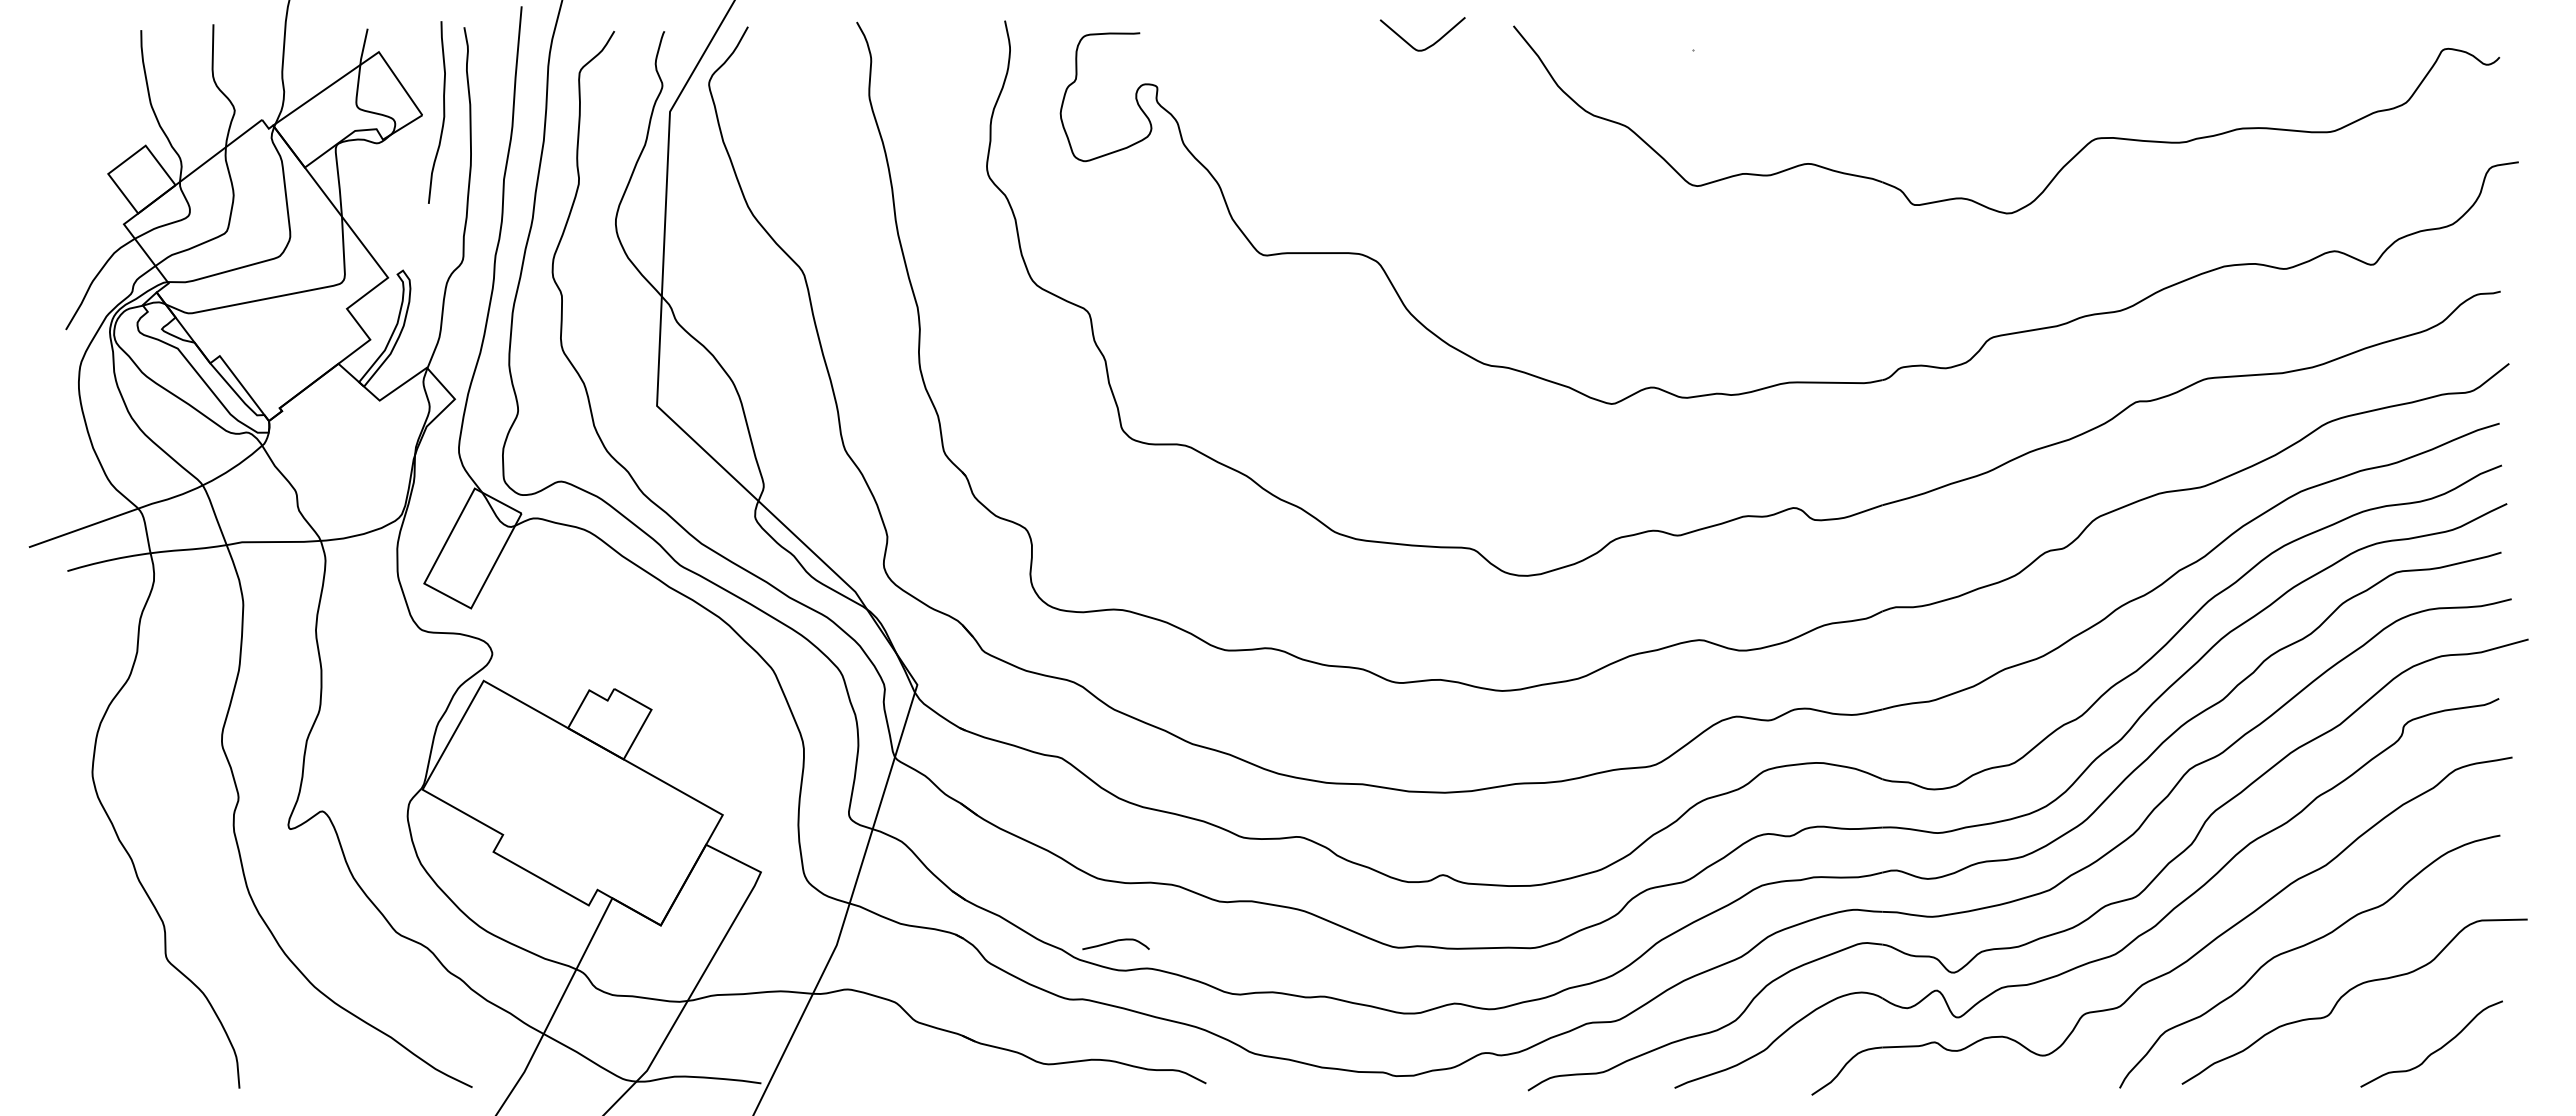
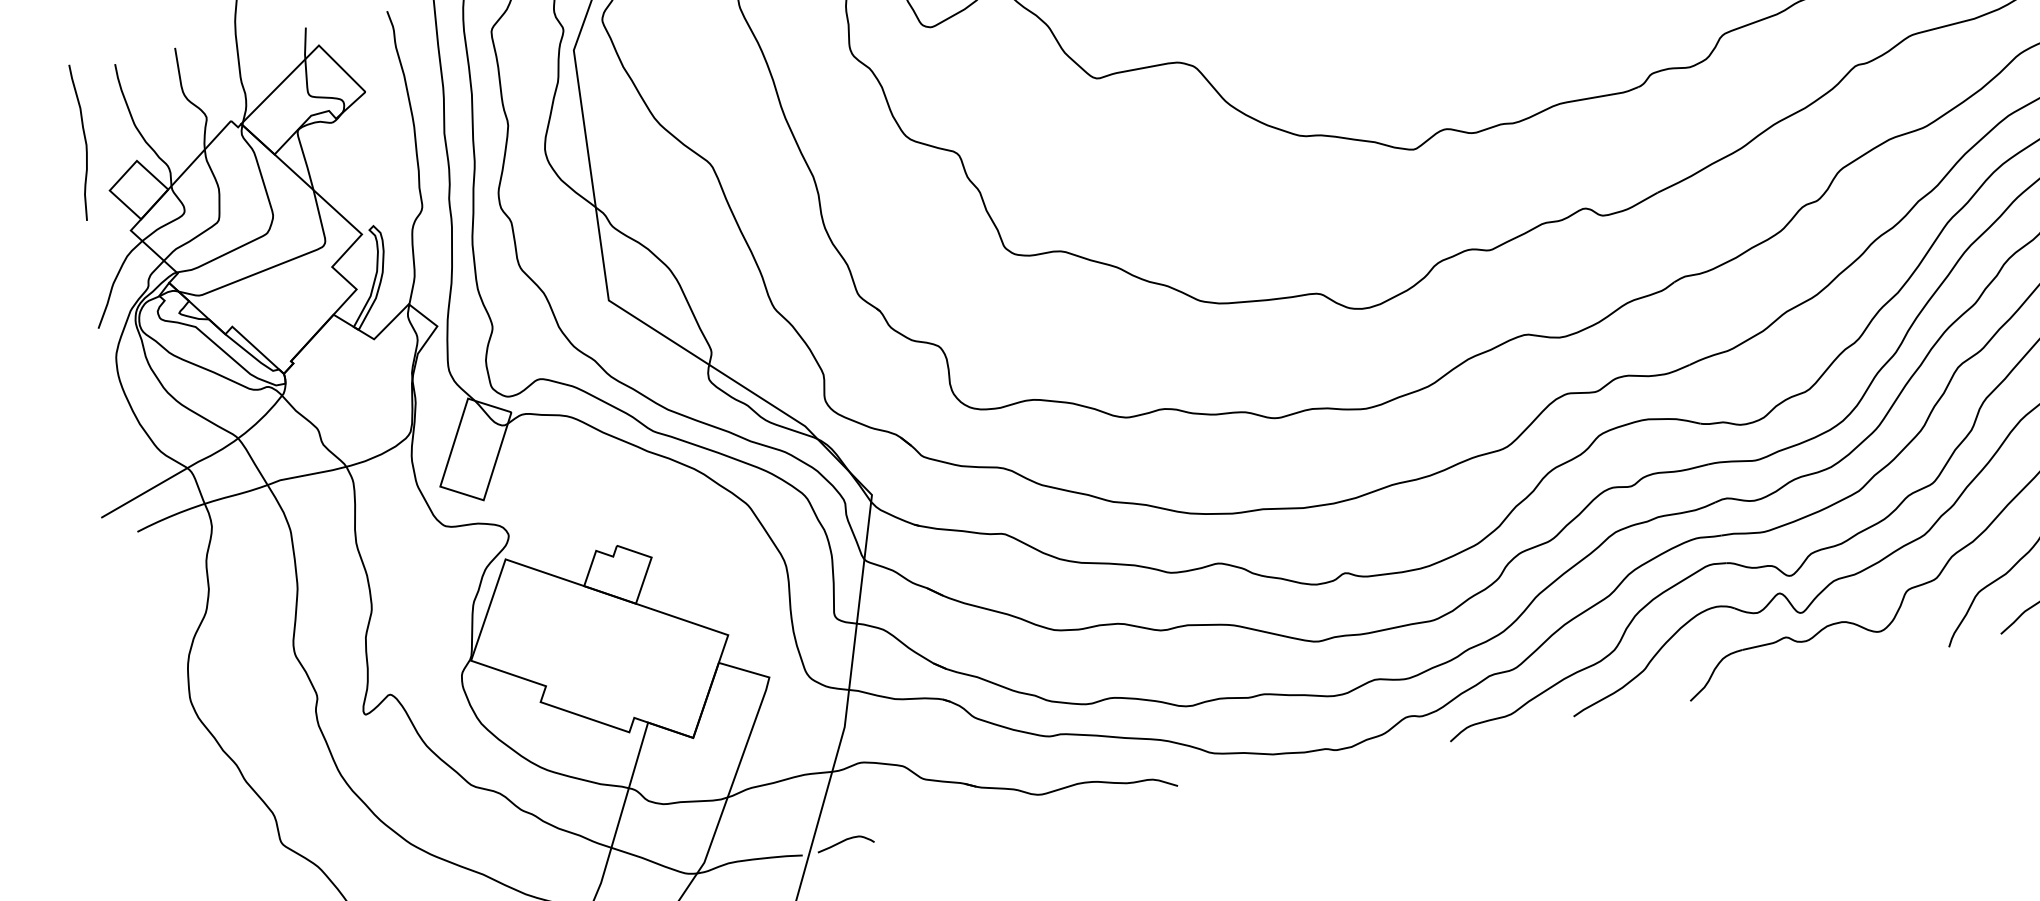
curve: (443, 112) -> (85, 141), moved
curve: (1114, 942) -> (843, 841), moved

